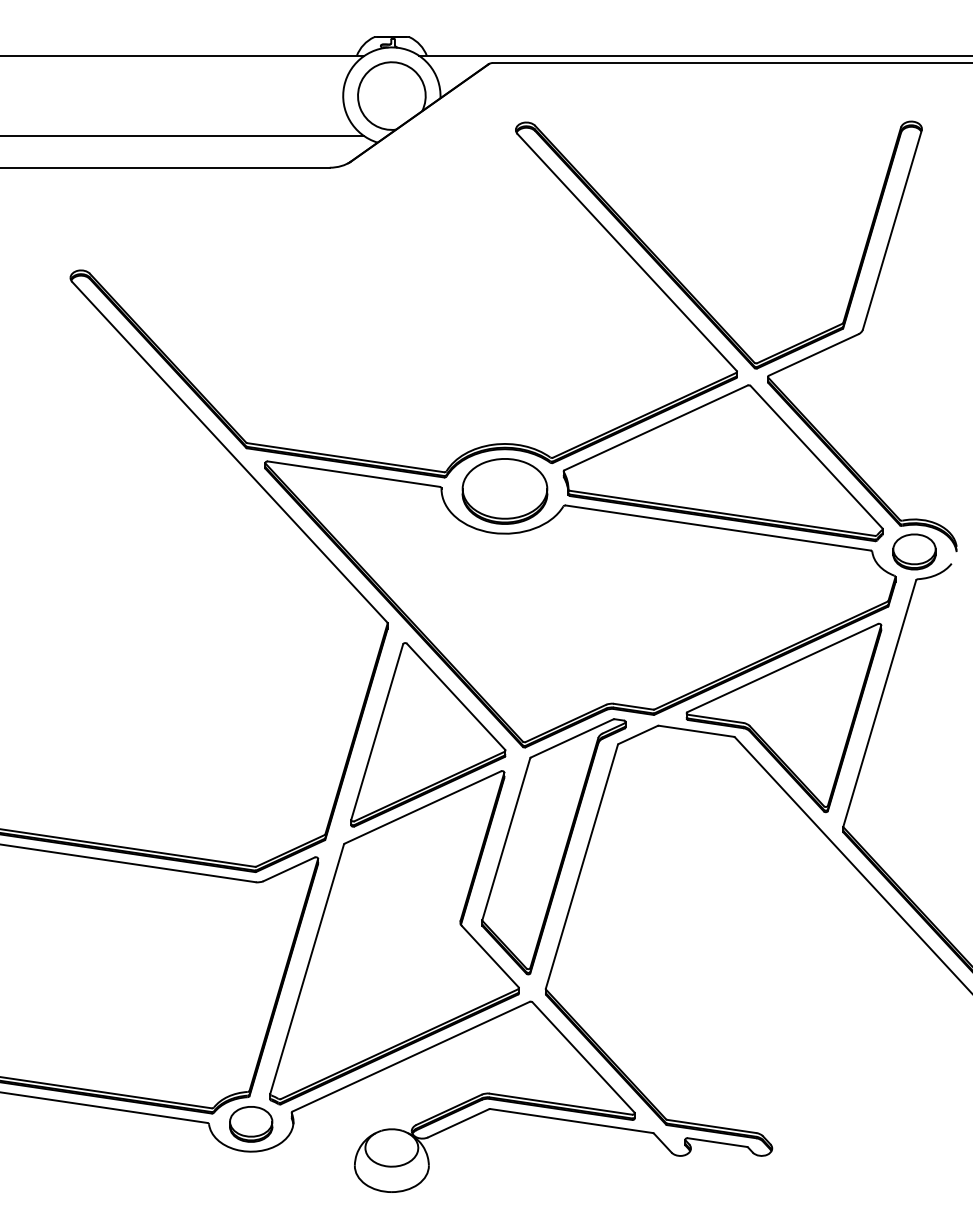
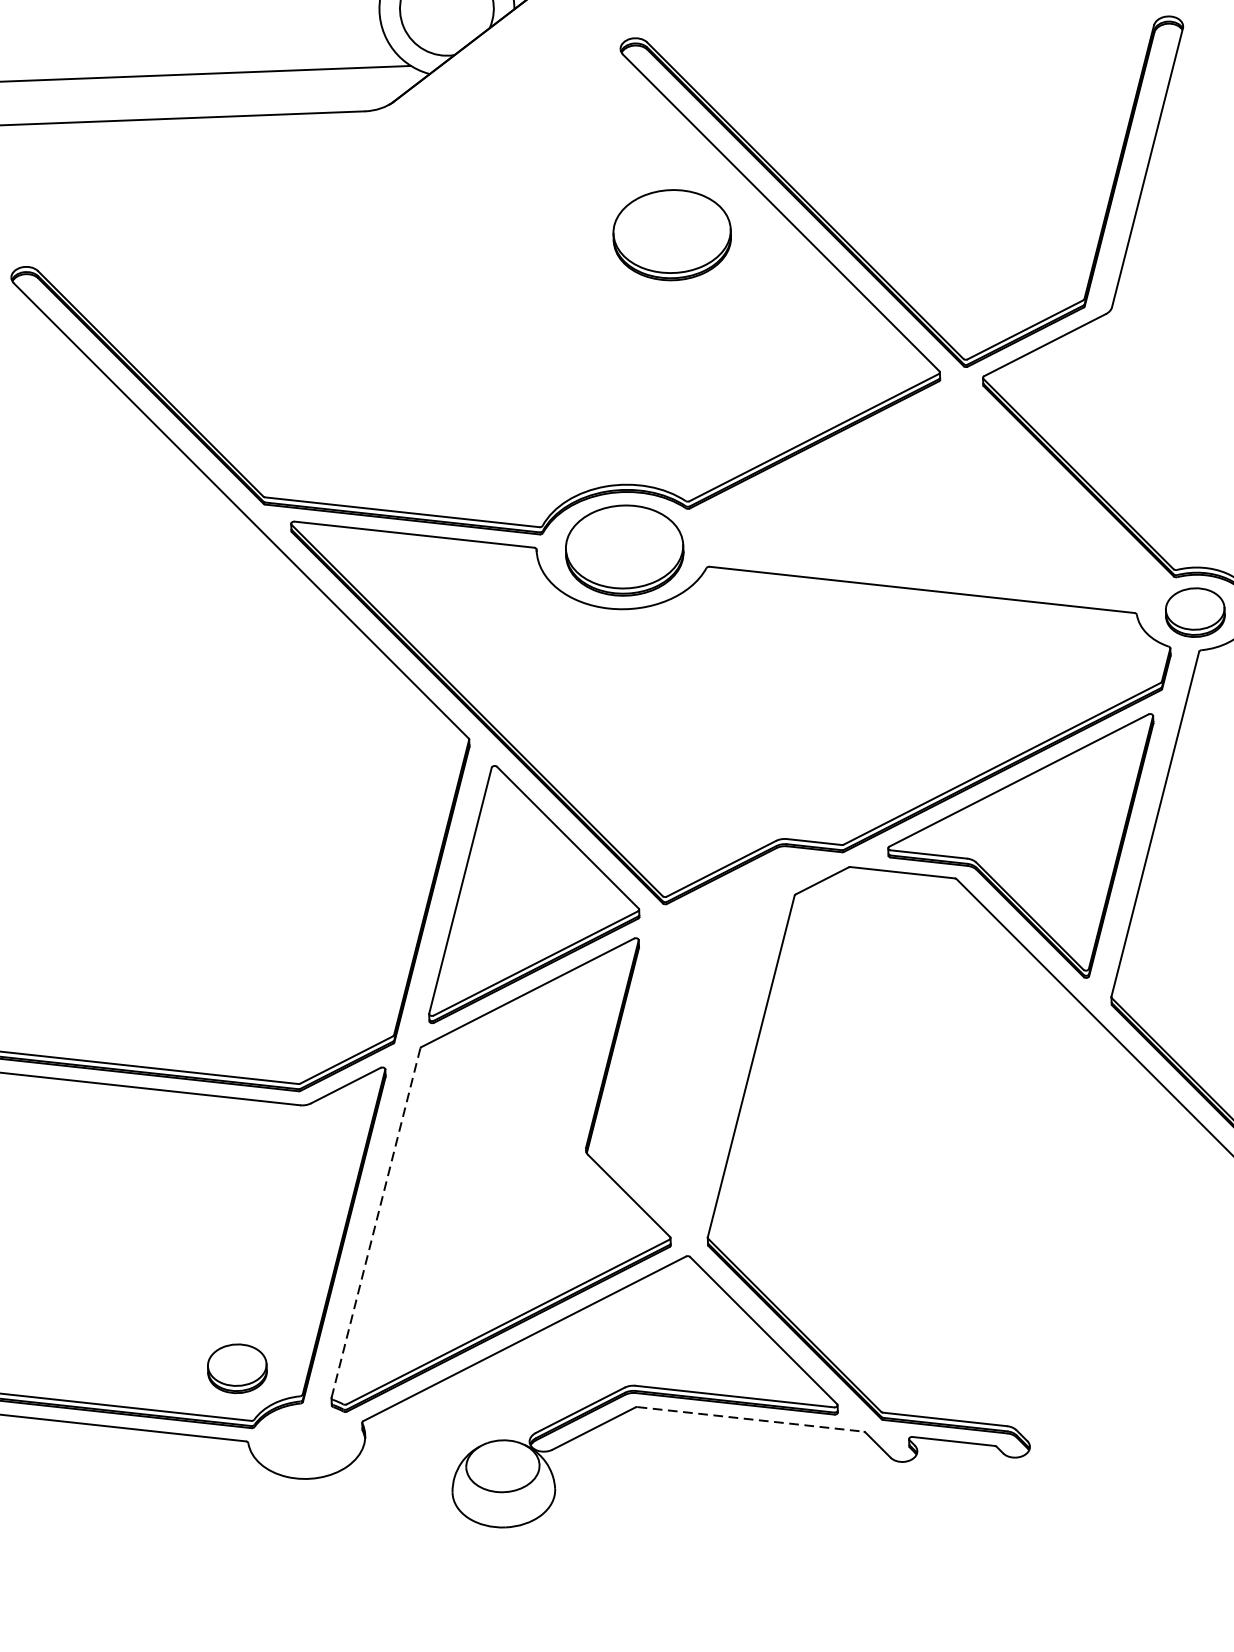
part: (547, 265) -> (671, 235), added
part: (722, 463) -> (924, 500), removed
part: (553, 846) -> (710, 1039), removed
line: (307, 969) -> (376, 1223), solid -> dashed
line: (571, 1121) -> (750, 1420), solid -> dashed
part: (251, 1124) -> (237, 1368), moved

